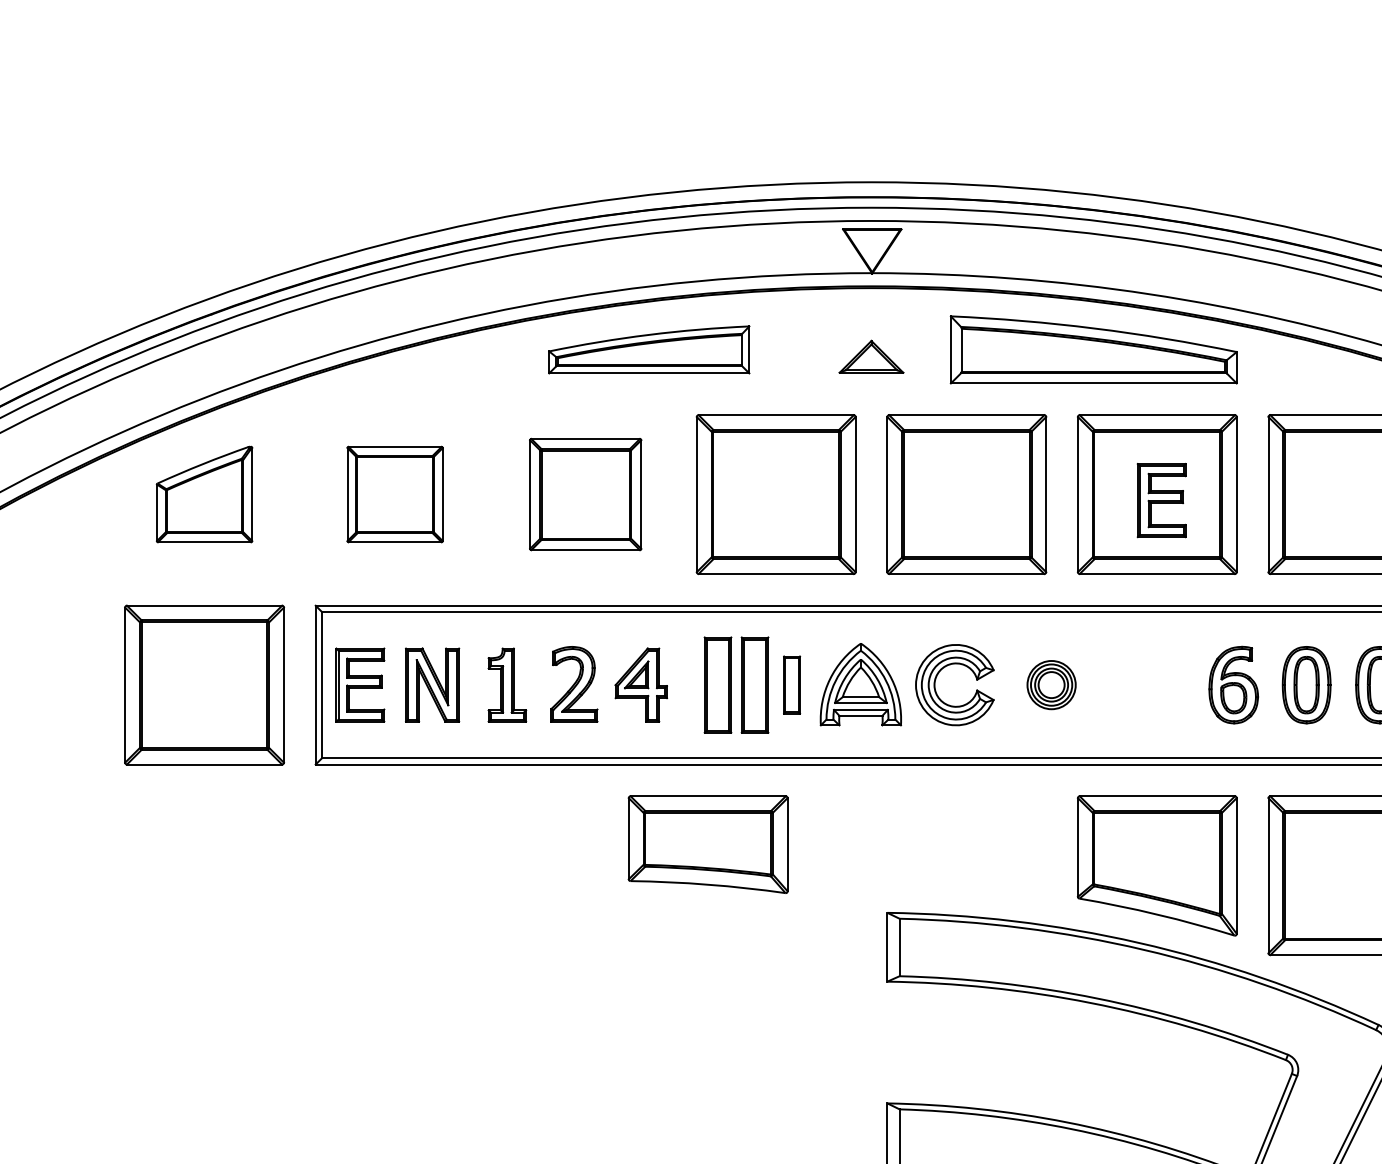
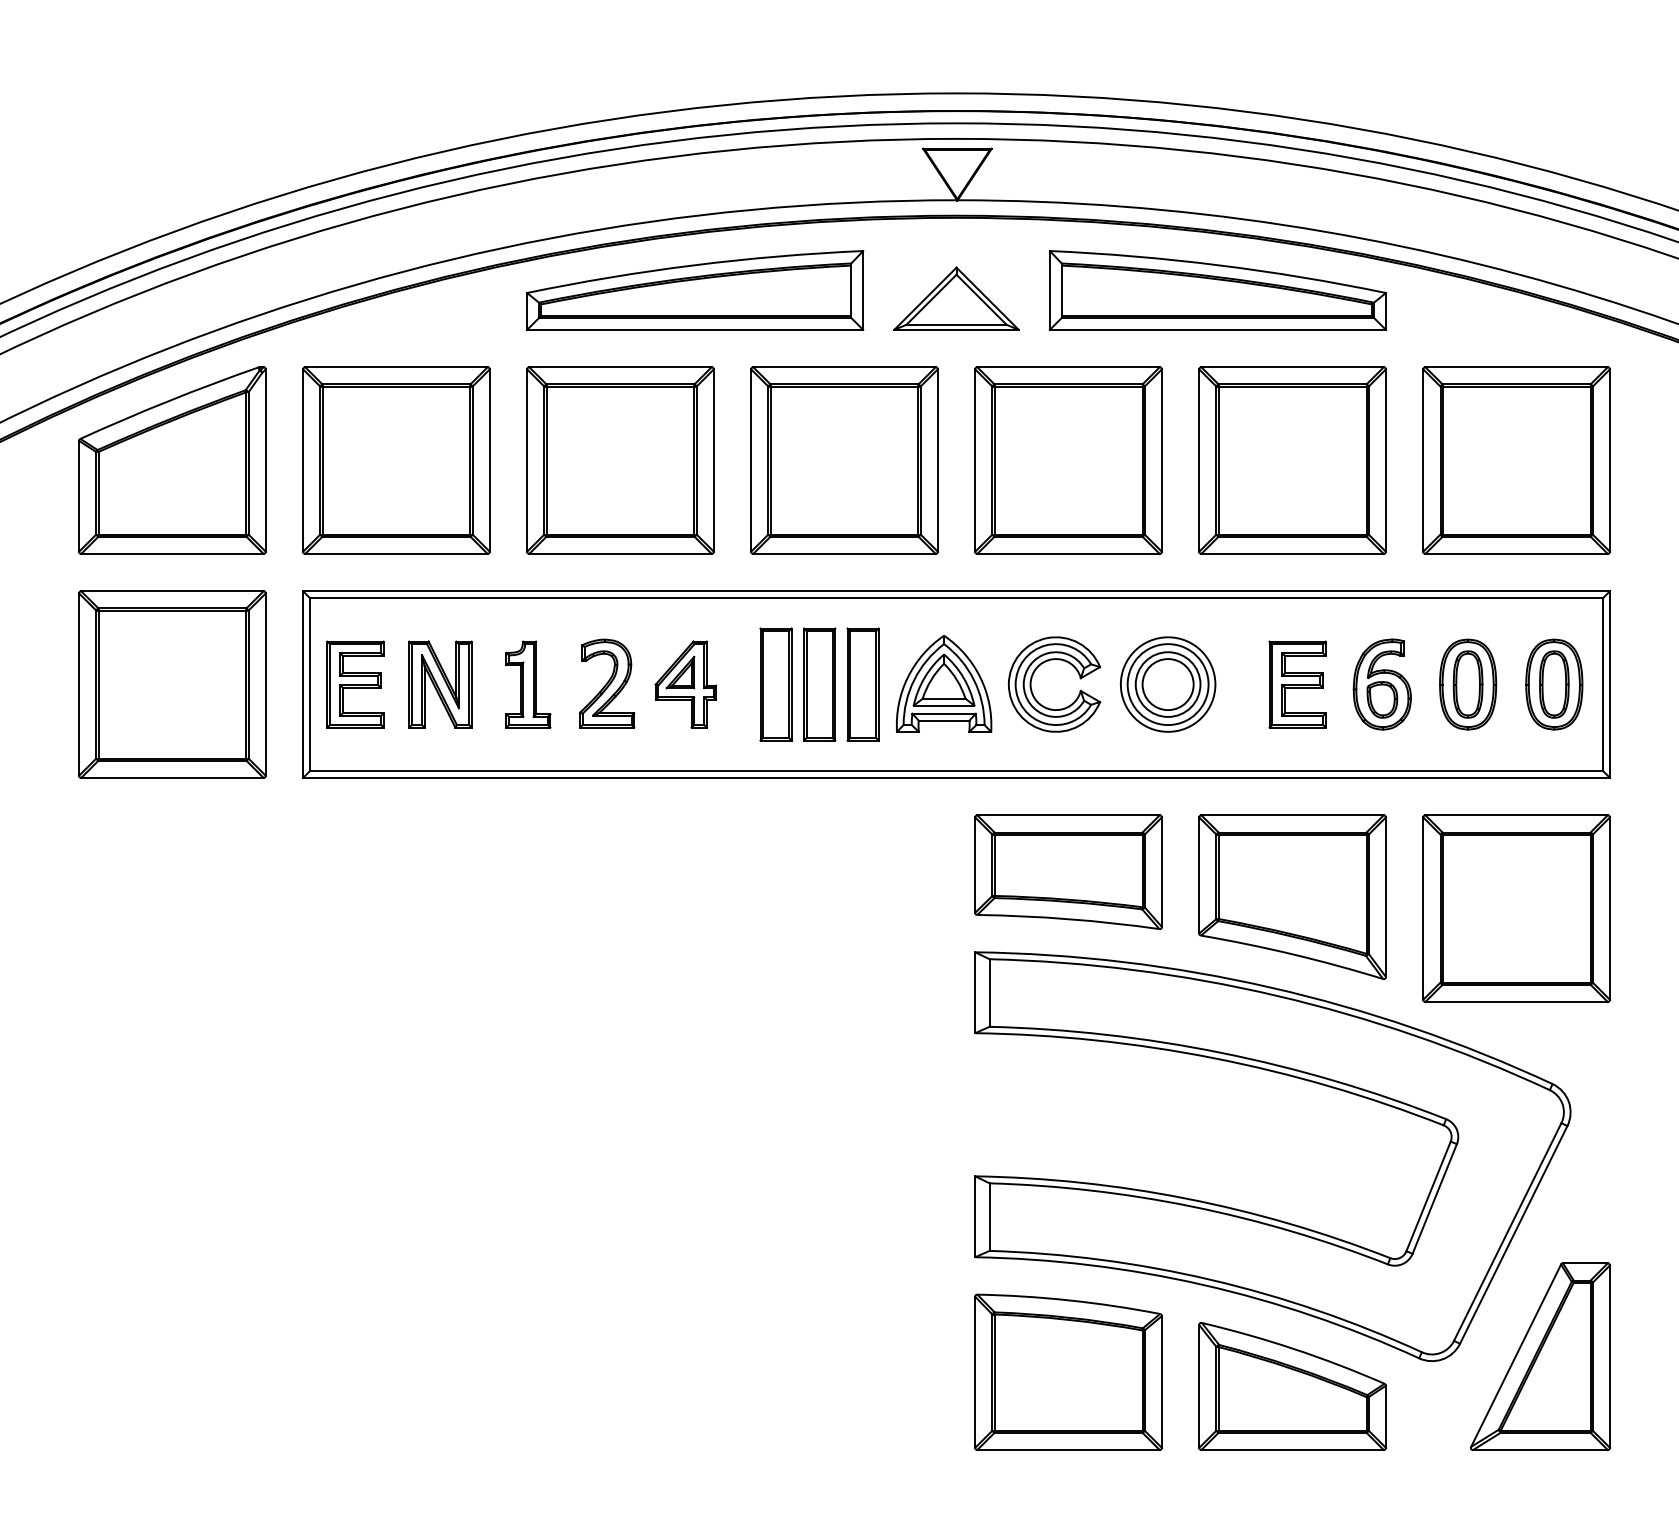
part: (649, 349) -> (695, 290), size x1.43
part: (871, 356) -> (956, 298), size x1.67
part: (204, 494) -> (172, 460), size x1.67
part: (395, 494) -> (396, 460), size x1.67
part: (585, 494) -> (620, 460), size x1.43
part: (1161, 500) -> (1297, 684), moved
part: (791, 685) -> (862, 684), size x1.67
part: (1051, 685) -> (1168, 684), size x1.67
part: (708, 844) -> (1068, 871), moved

